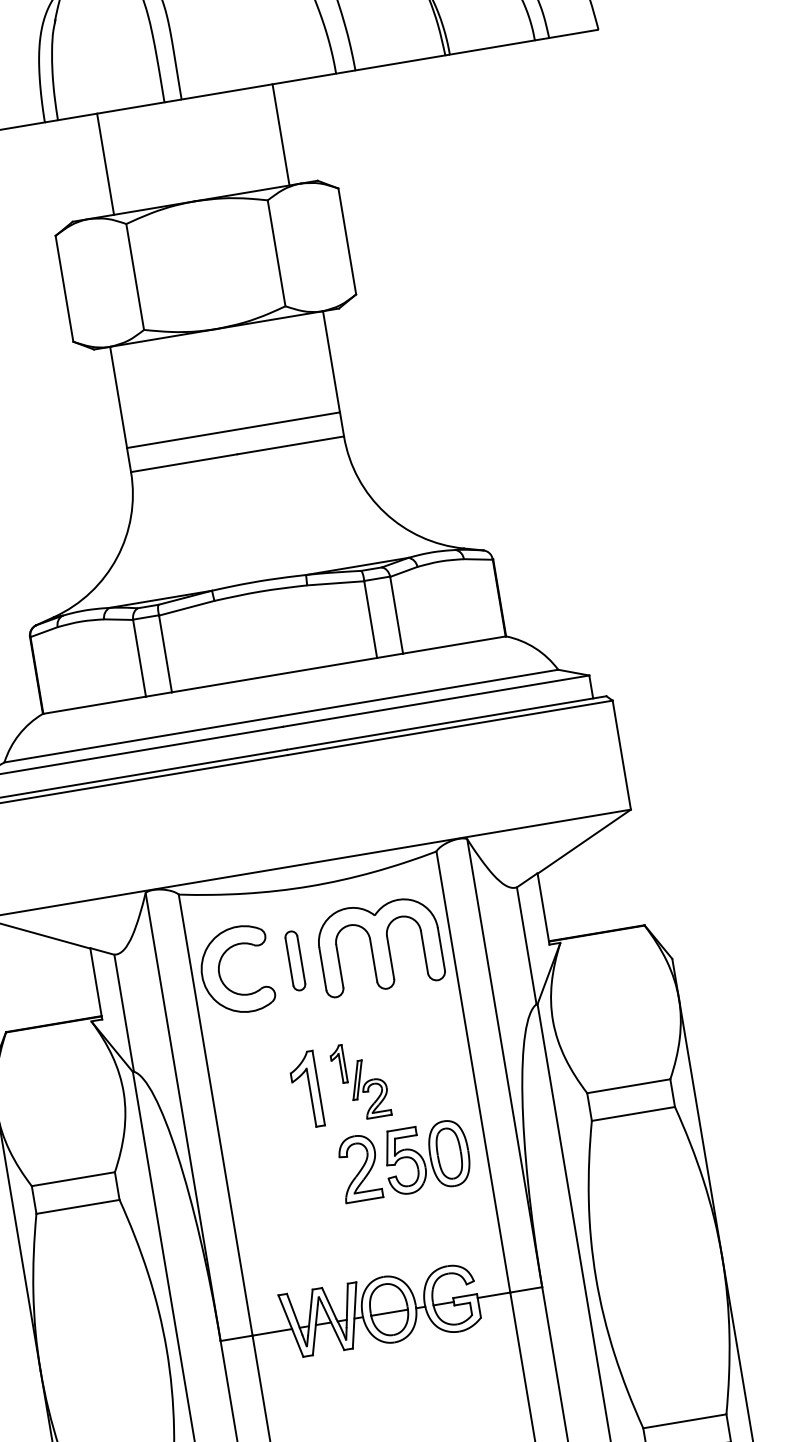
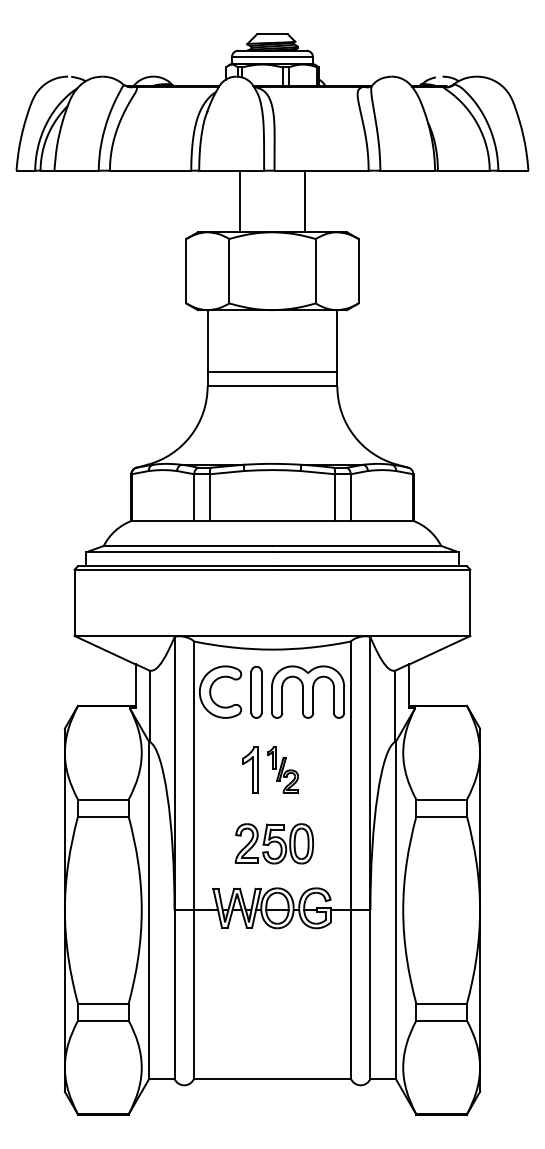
line: (280, 135) -> (304, 201), moved
line: (106, 164) -> (240, 201), moved
part: (295, 961) -> (256, 692), size x1.43
part: (403, 1160) -> (273, 843), moved

